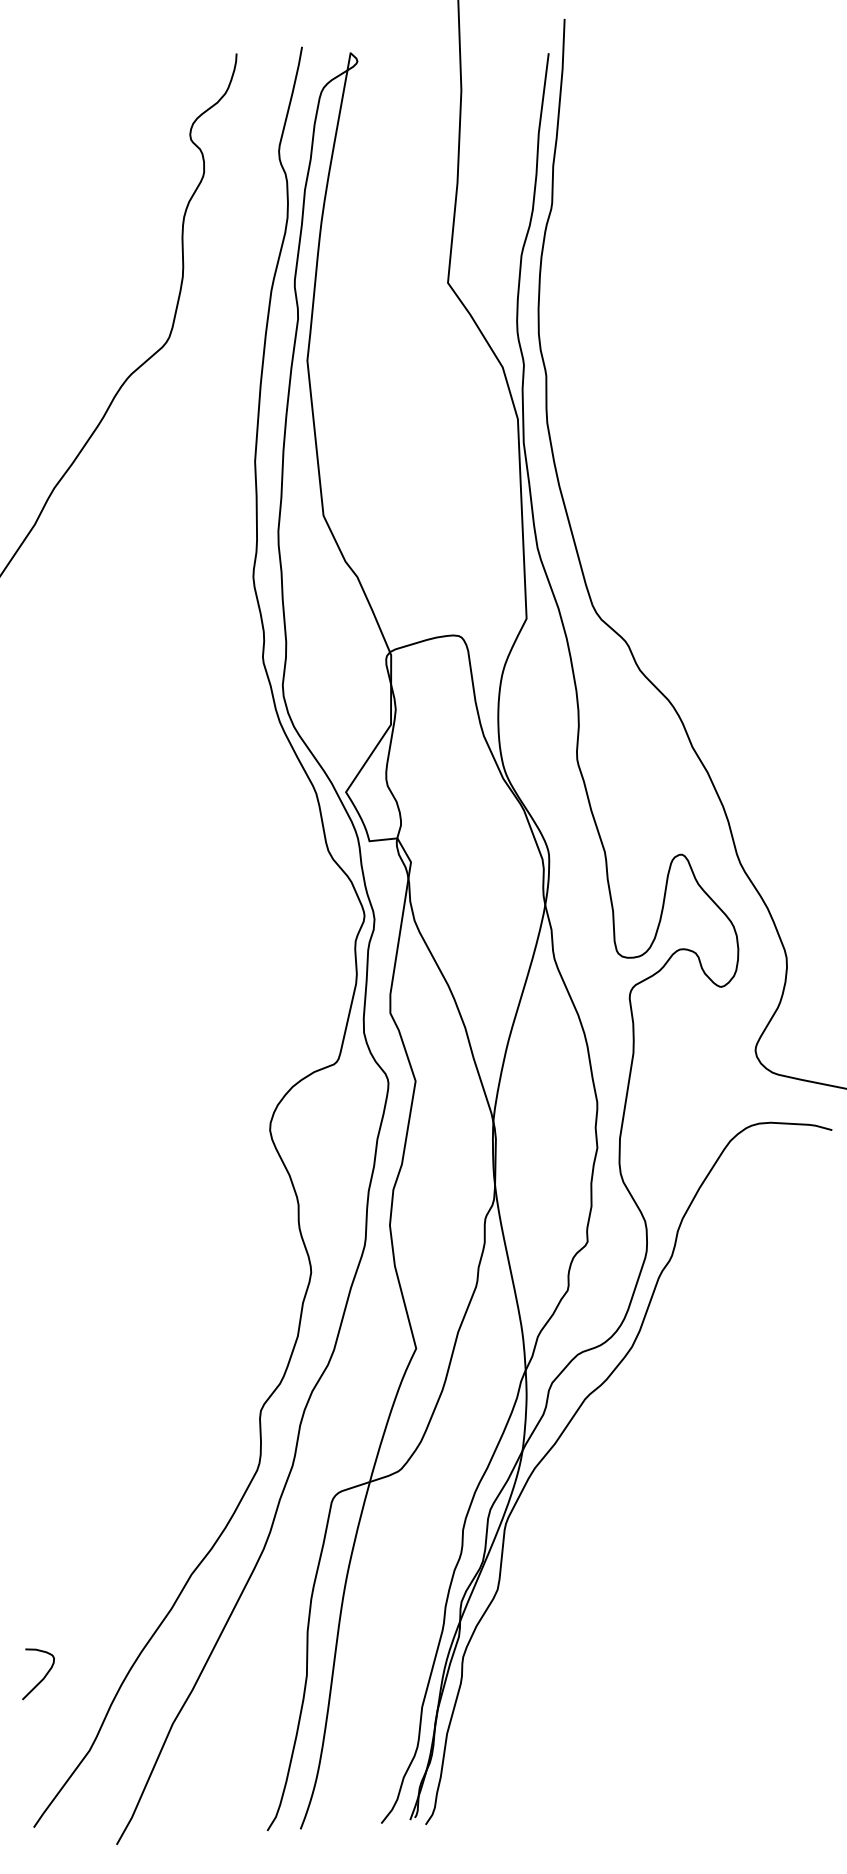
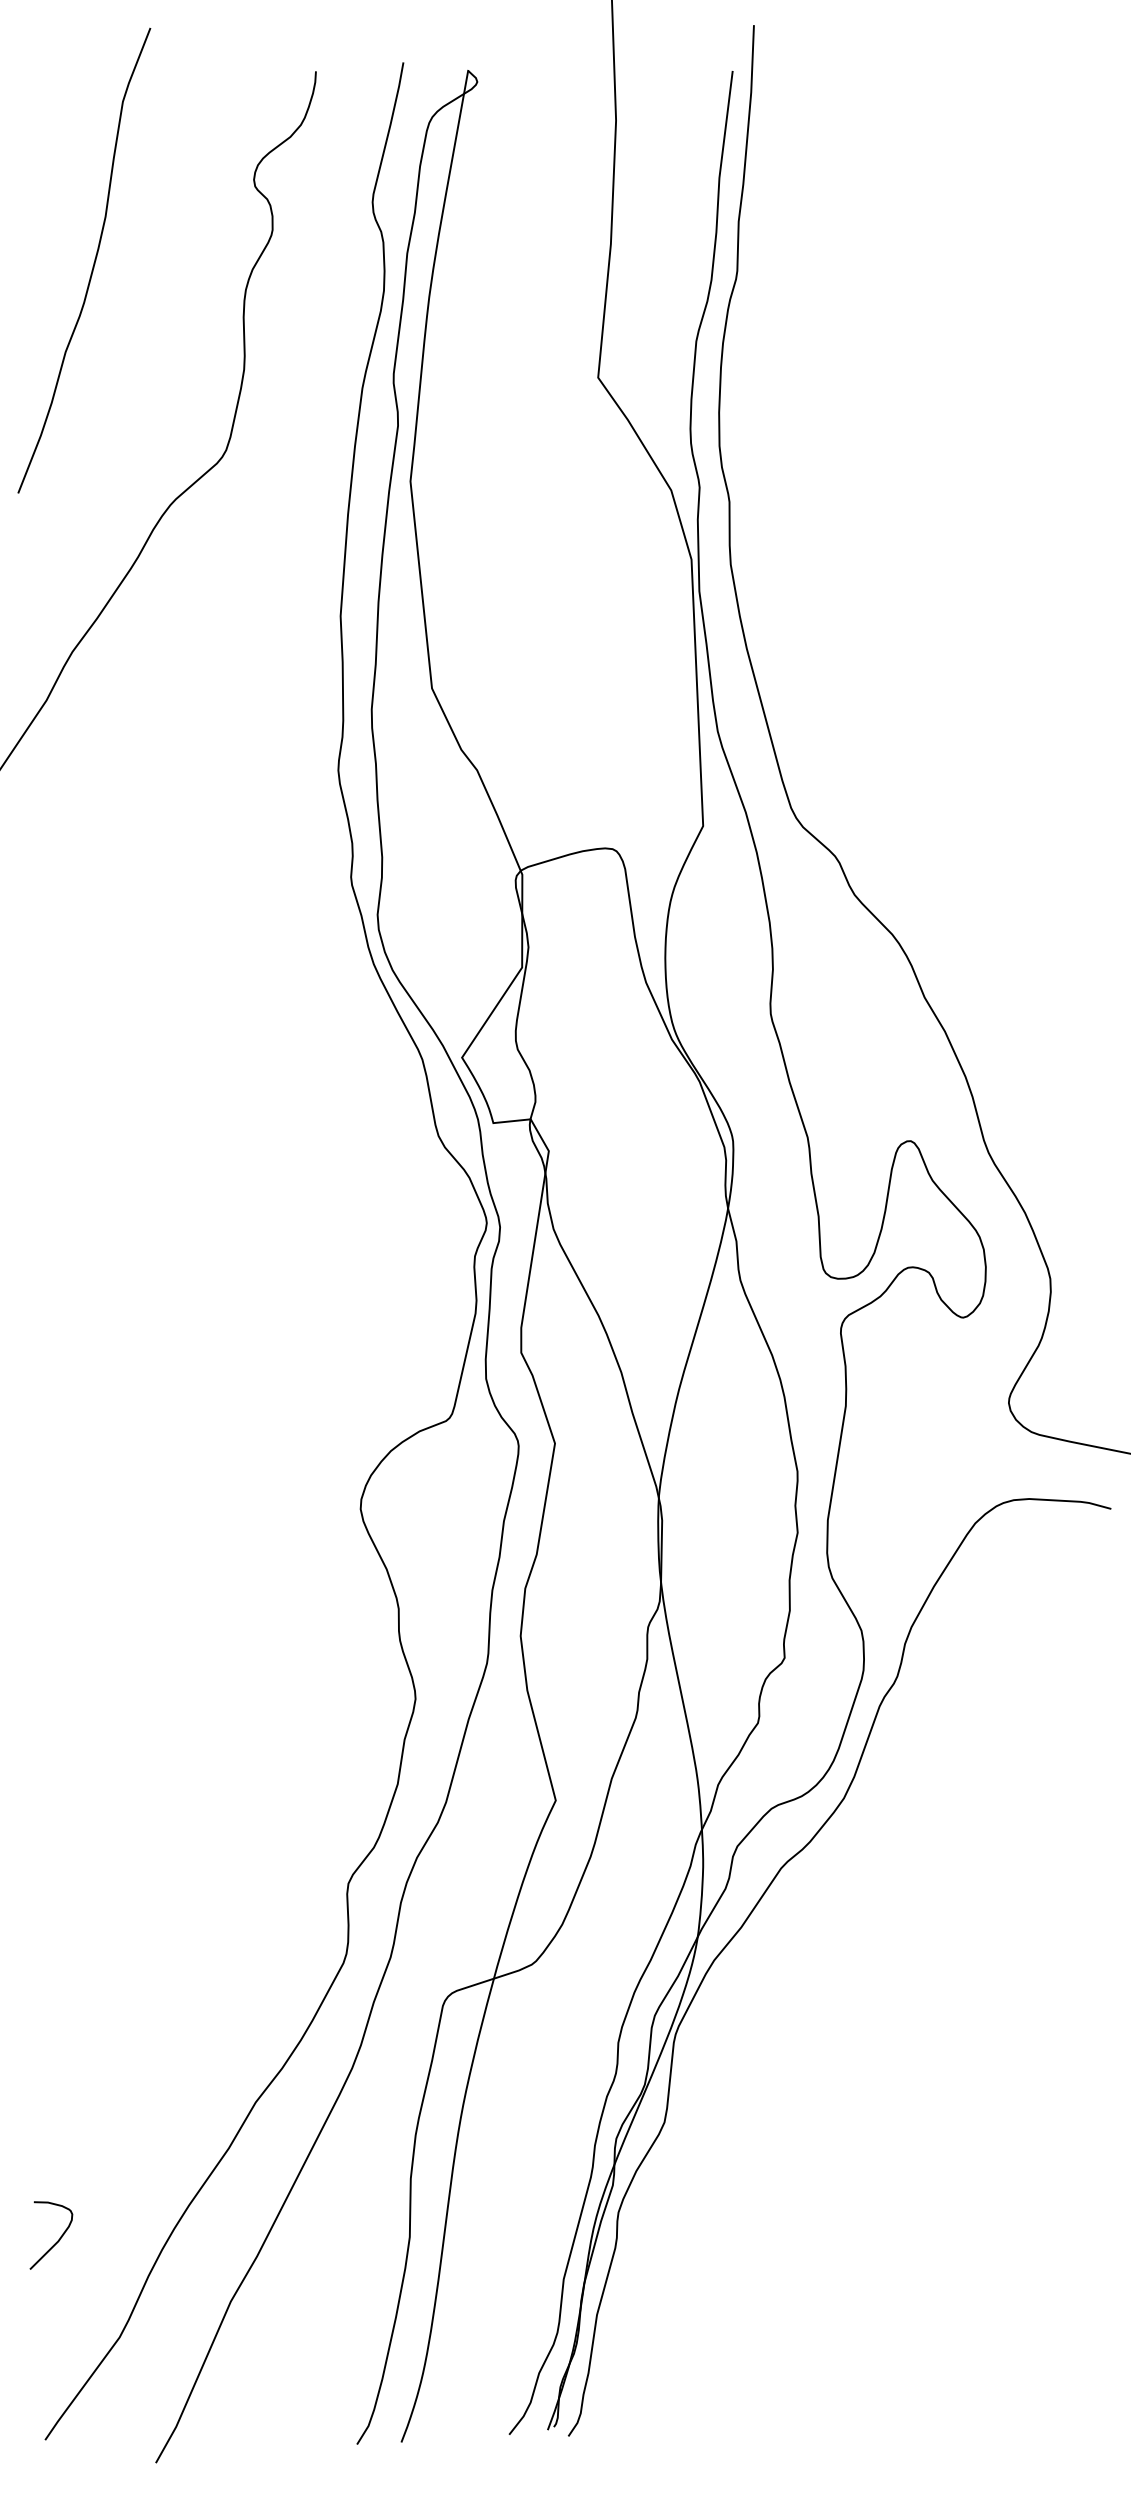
curve: (69, 197) -> (92, 263), added

